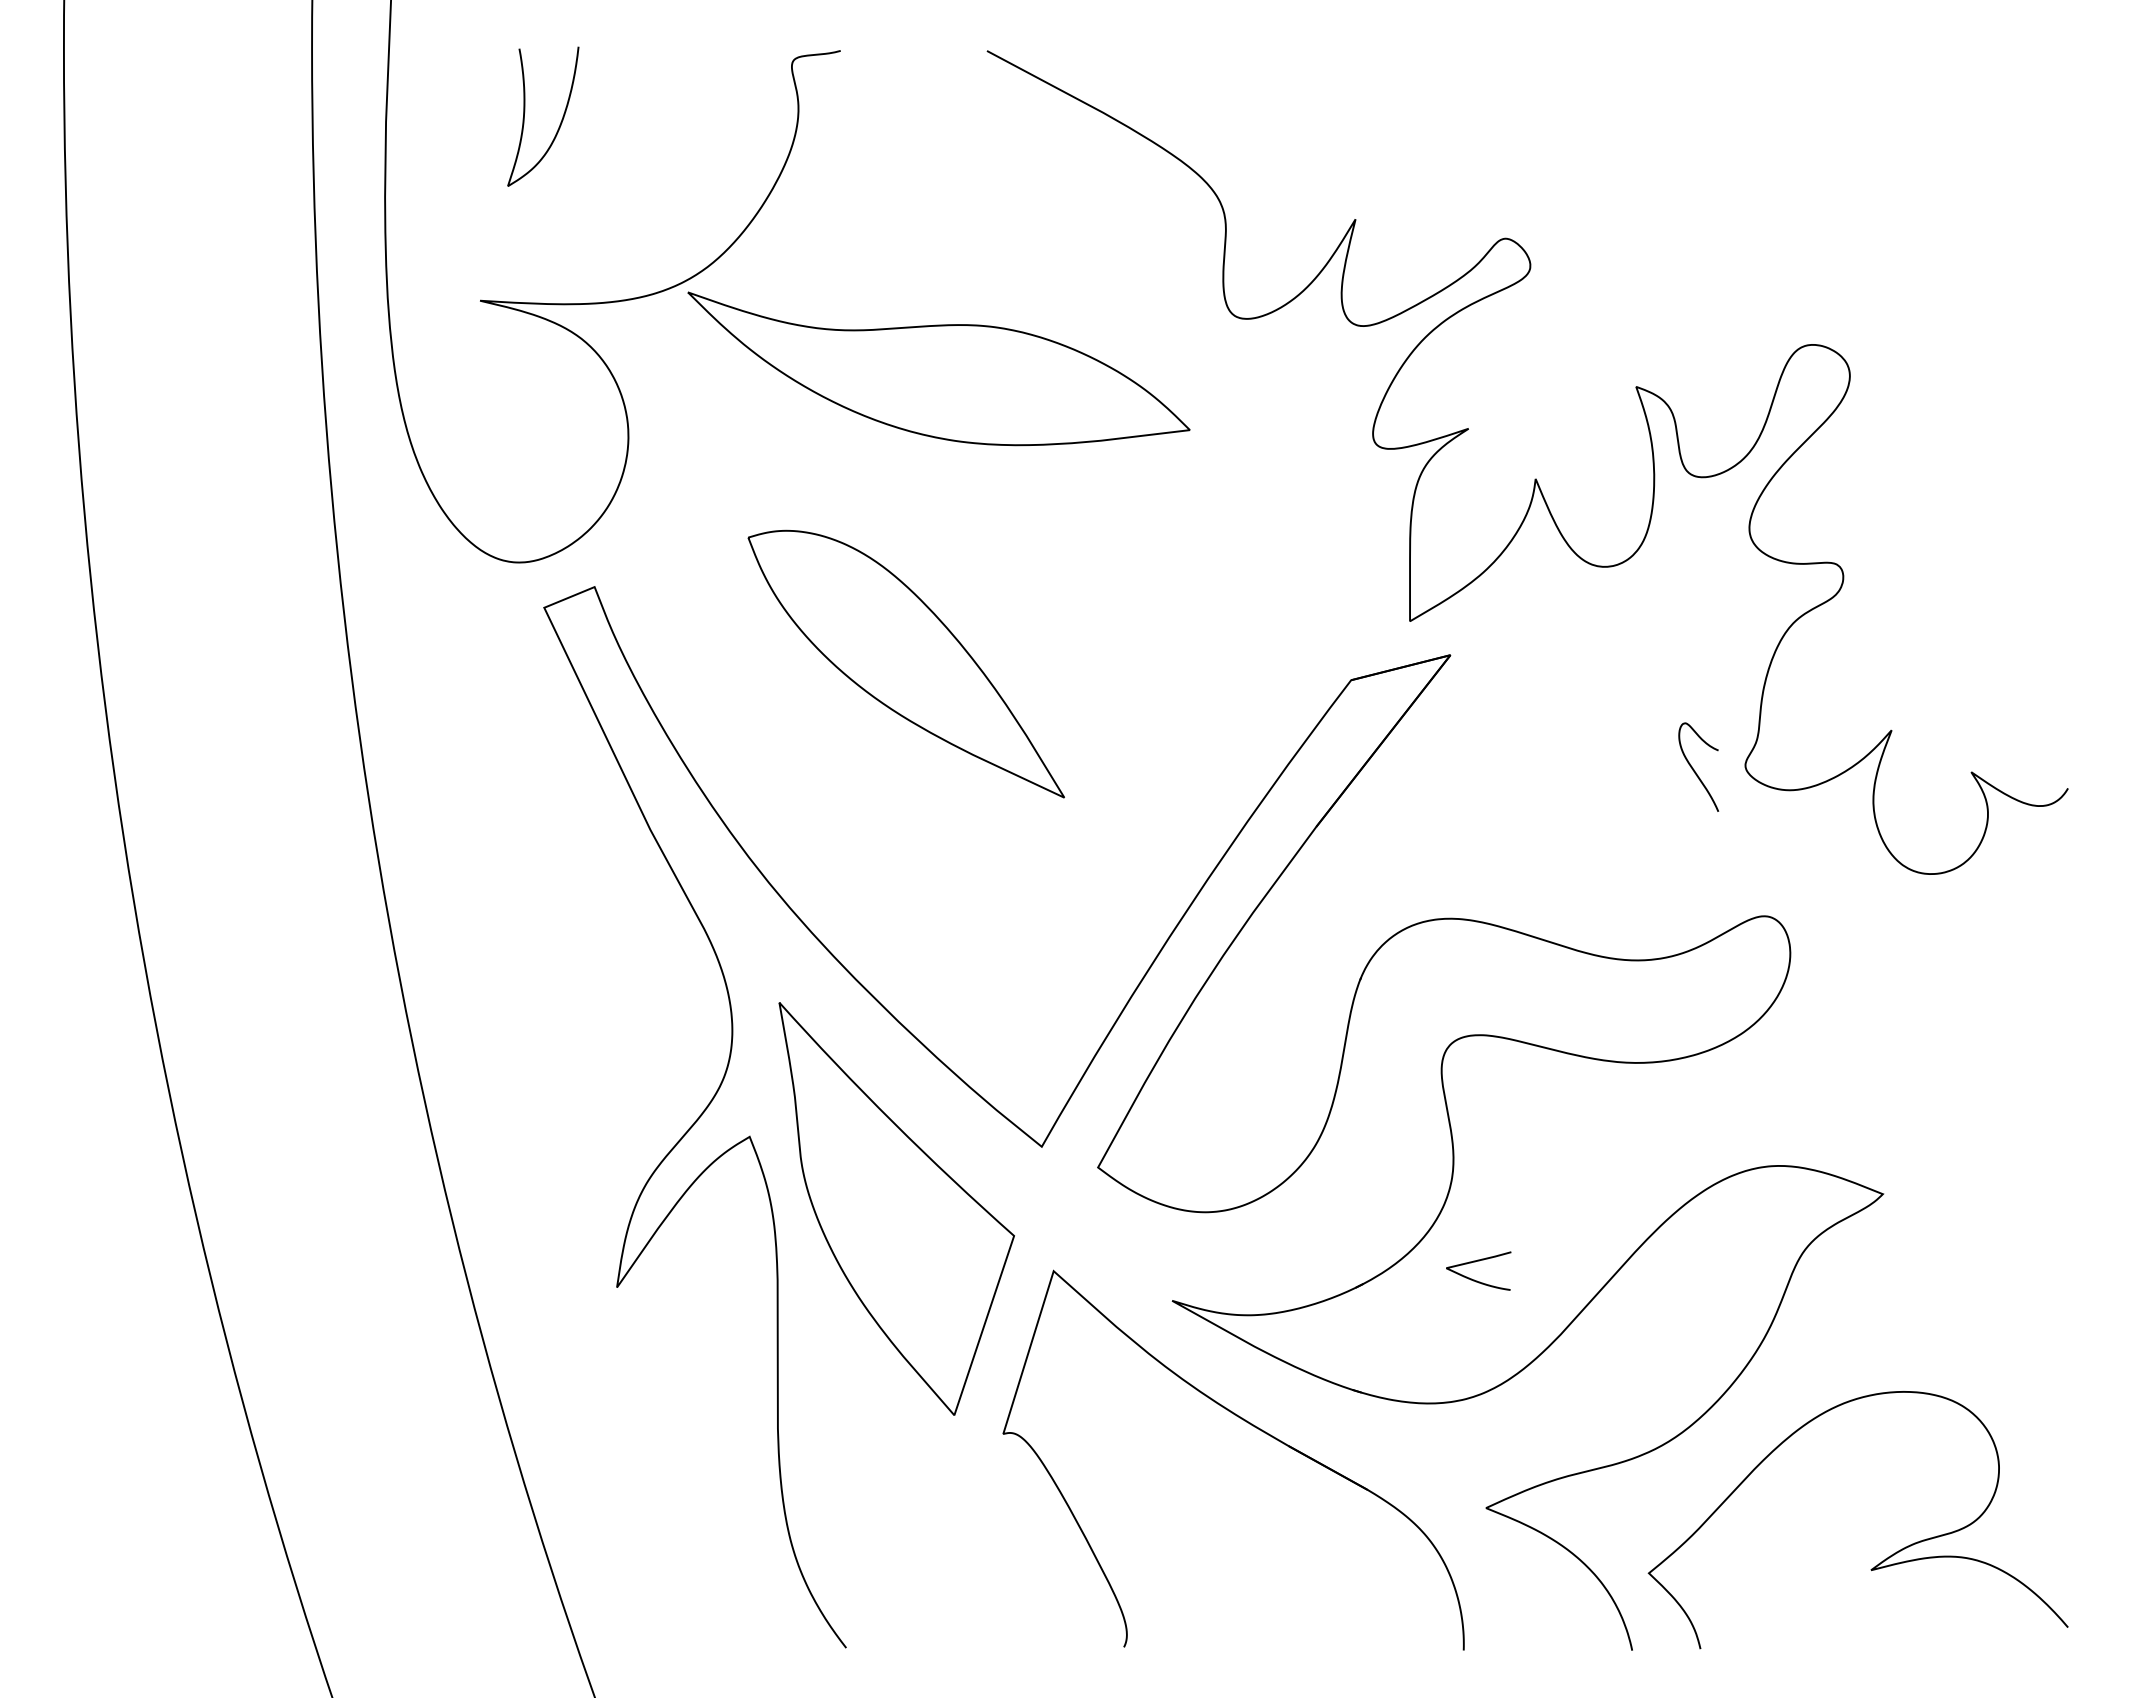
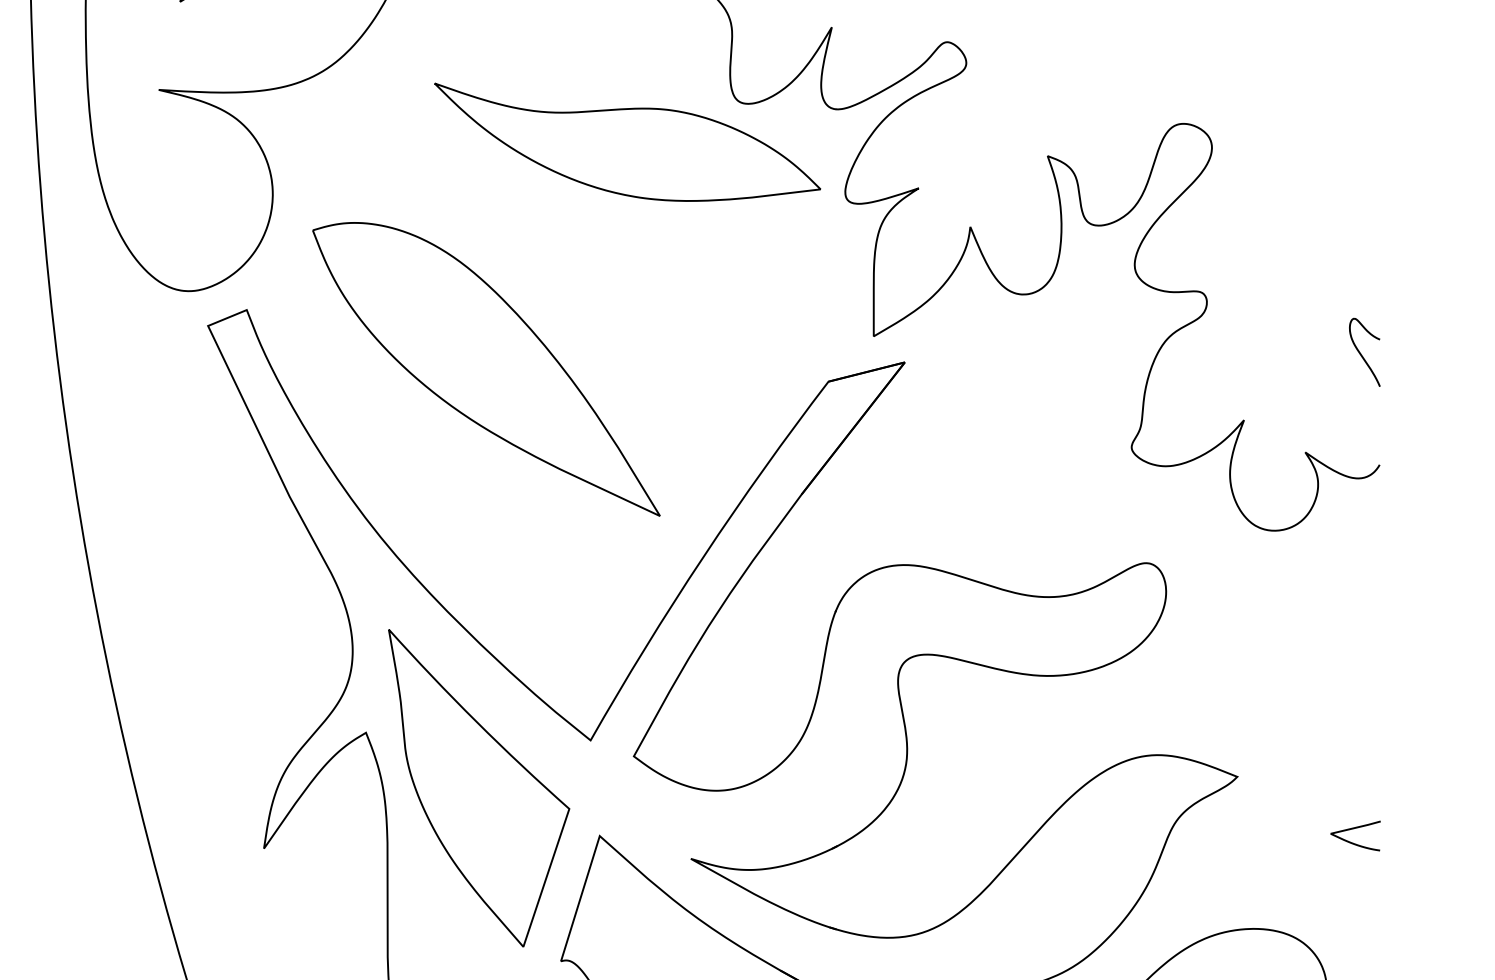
part: (938, 368) -> (627, 141), moved
part: (906, 663) -> (486, 368), size x1.43
curve: (1694, 769) -> (1361, 354), moved
curve: (1475, 1262) -> (1353, 829), moved

